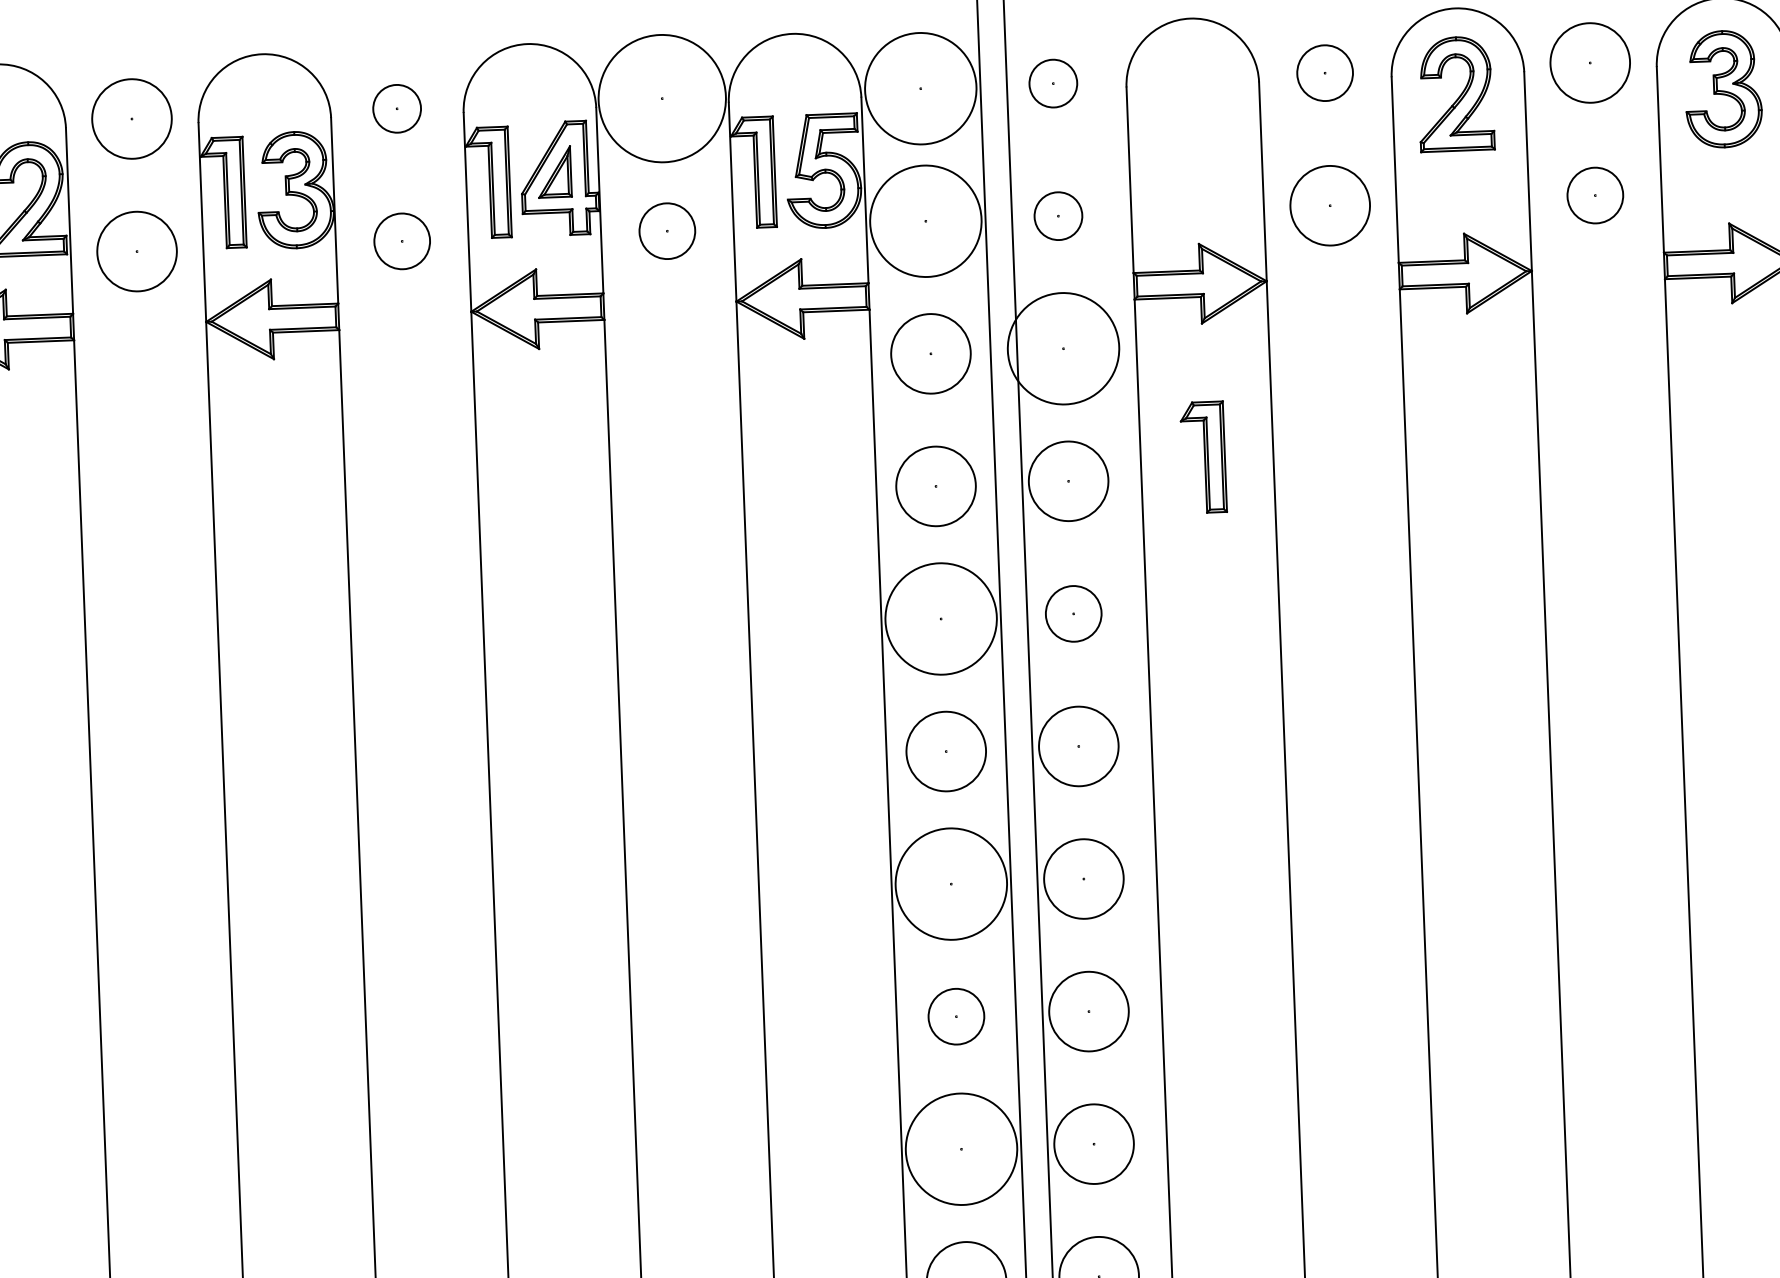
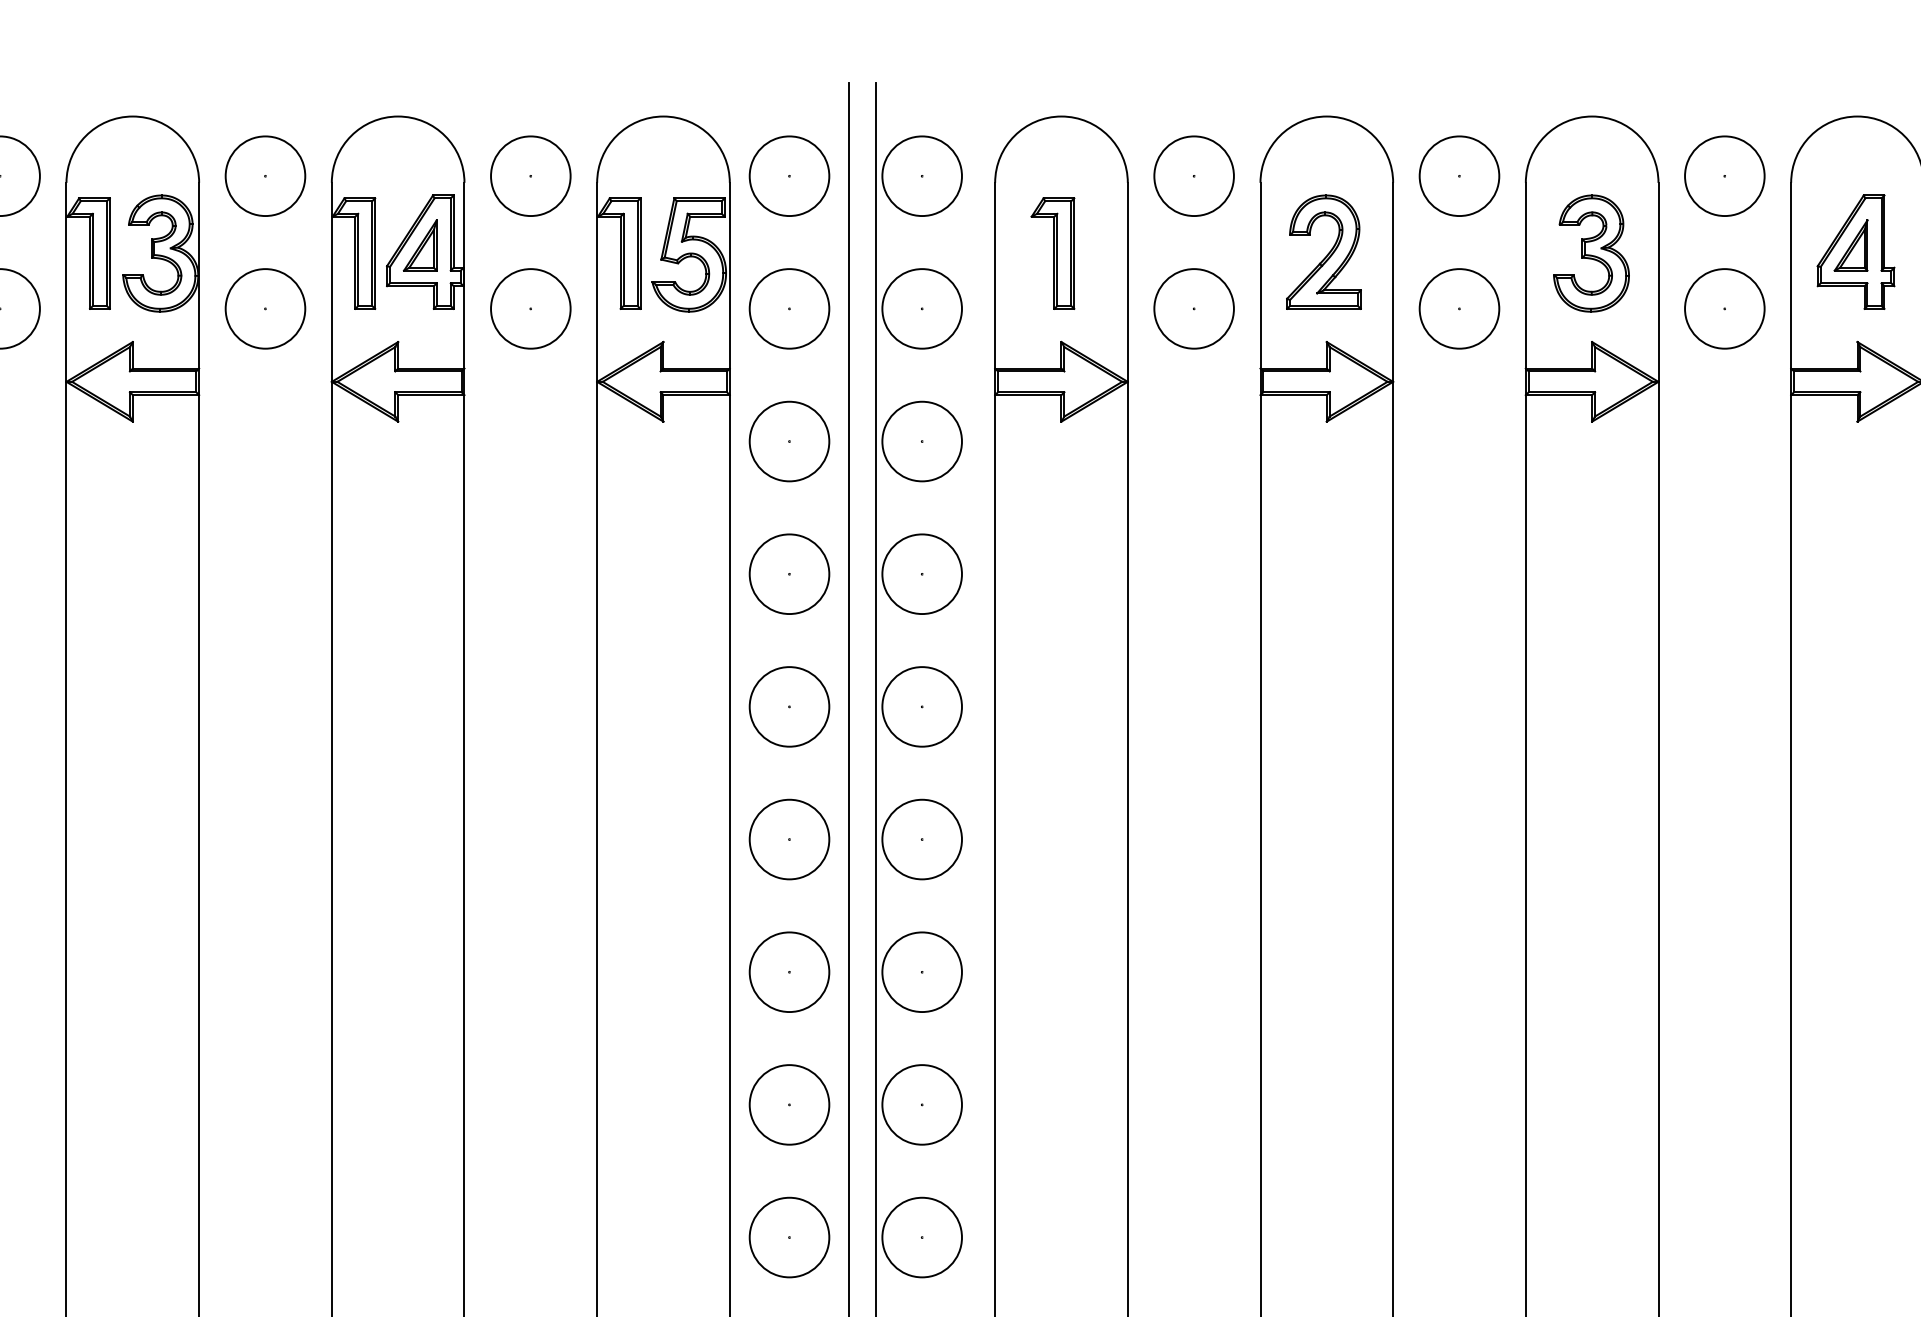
circle: (1324, 73) -> (1193, 176), size x1.43
circle: (1052, 83) -> (921, 176), size x1.67
circle: (920, 88) -> (789, 176), size x0.71
part: (1723, 89) -> (1591, 253), moved
part: (1455, 93) -> (1323, 251), moved
circle: (661, 98) -> (530, 176), size x0.62
circle: (397, 109) -> (265, 176), size x1.67
circle: (1595, 195) -> (1459, 308), size x1.43
circle: (1057, 215) -> (921, 308), size x1.67
circle: (925, 220) -> (789, 308), size x0.71
circle: (667, 230) -> (530, 308), size x1.43
circle: (402, 241) -> (265, 308), size x1.43
circle: (1062, 348) -> (921, 441), size x0.71
part: (1203, 457) -> (1052, 253), moved
circle: (1073, 613) -> (921, 706), size x1.43
circle: (941, 618) -> (789, 706), size x0.71
circle: (951, 884) -> (789, 972), size x0.71
circle: (956, 1016) -> (789, 1104), size x1.43
circle: (961, 1149) -> (789, 1237), size x0.71

